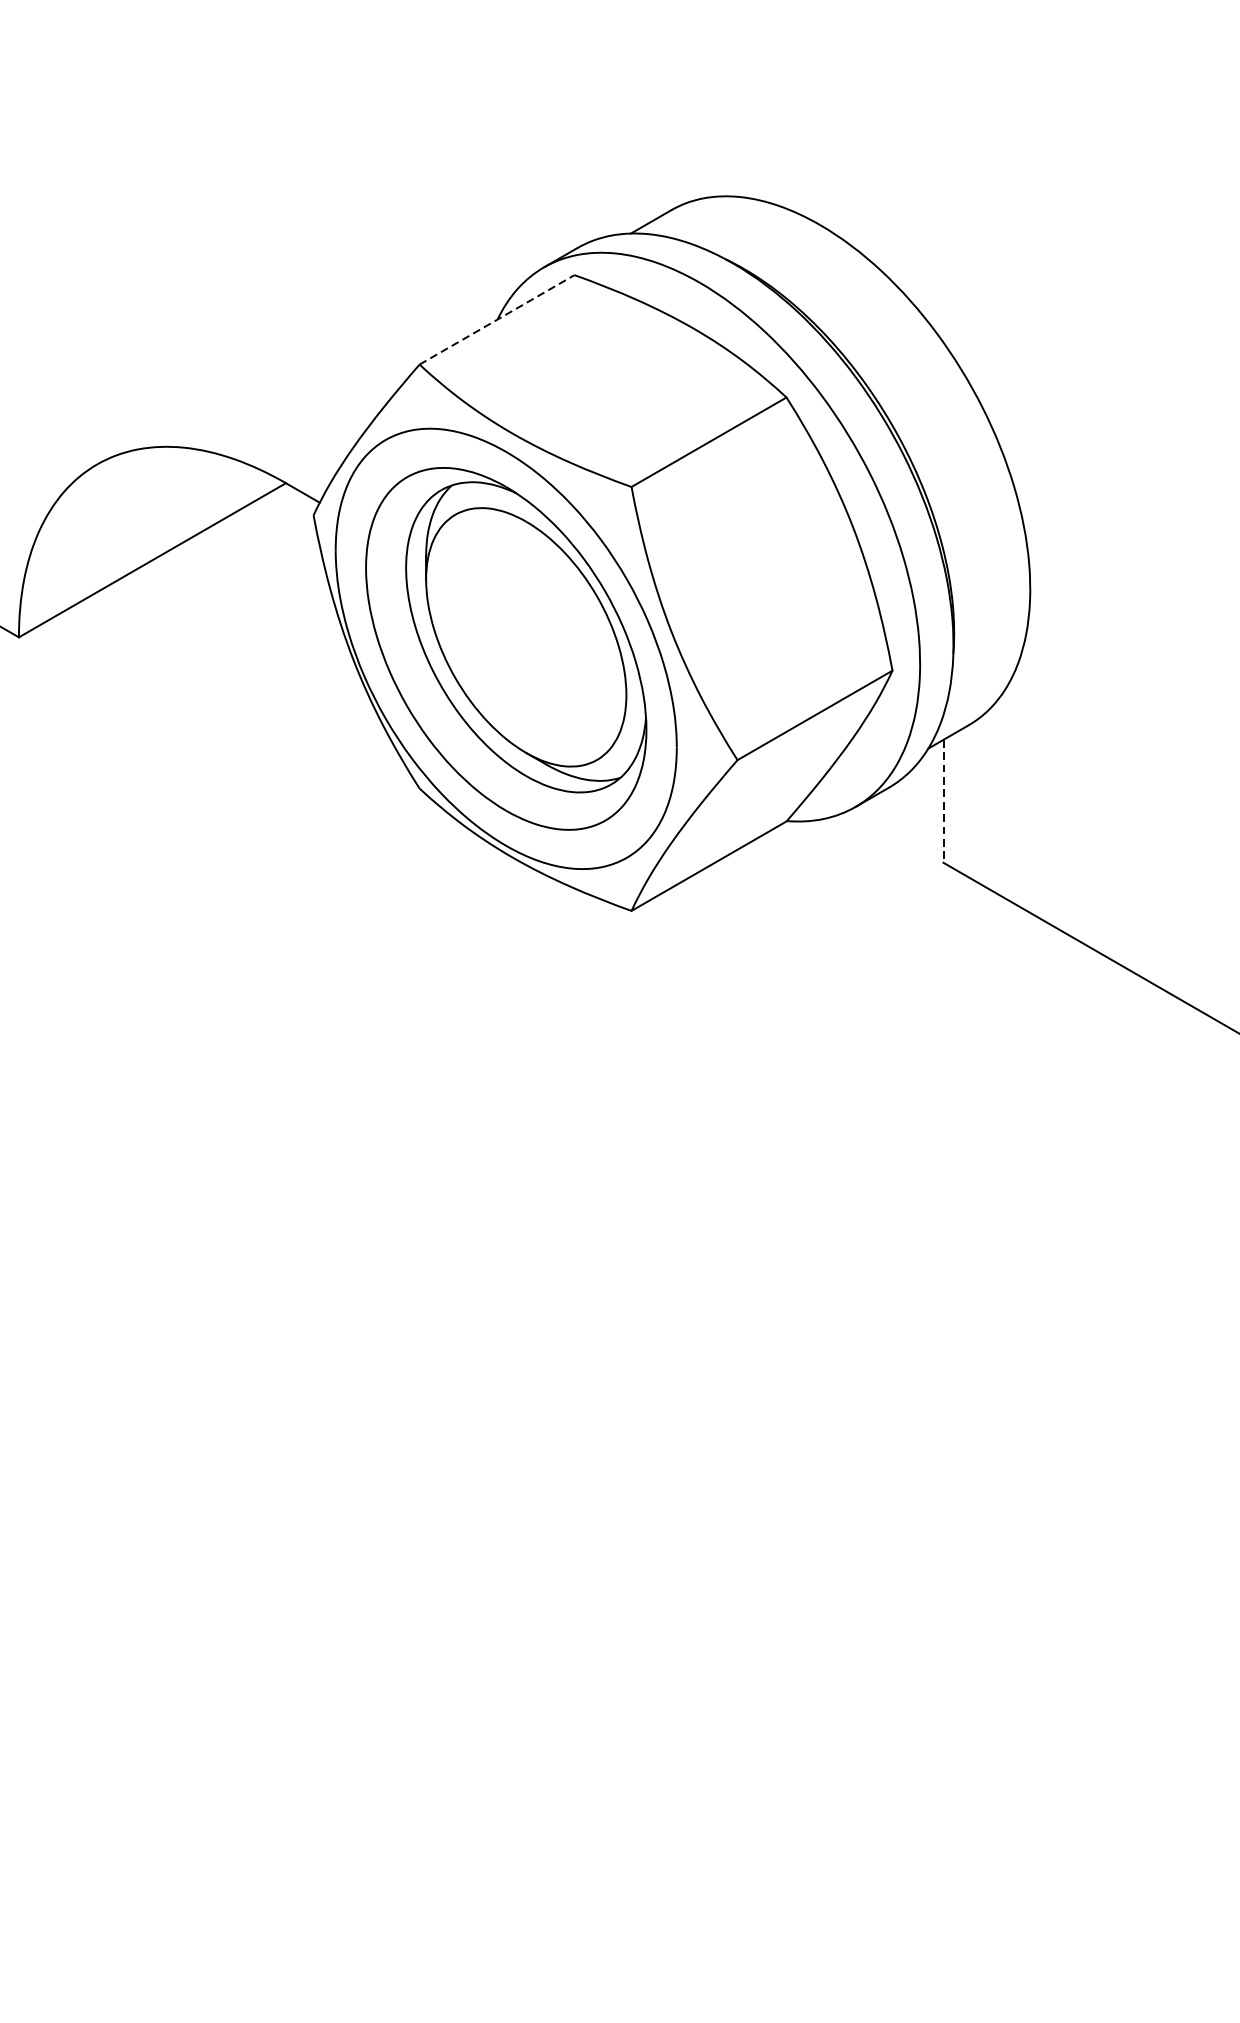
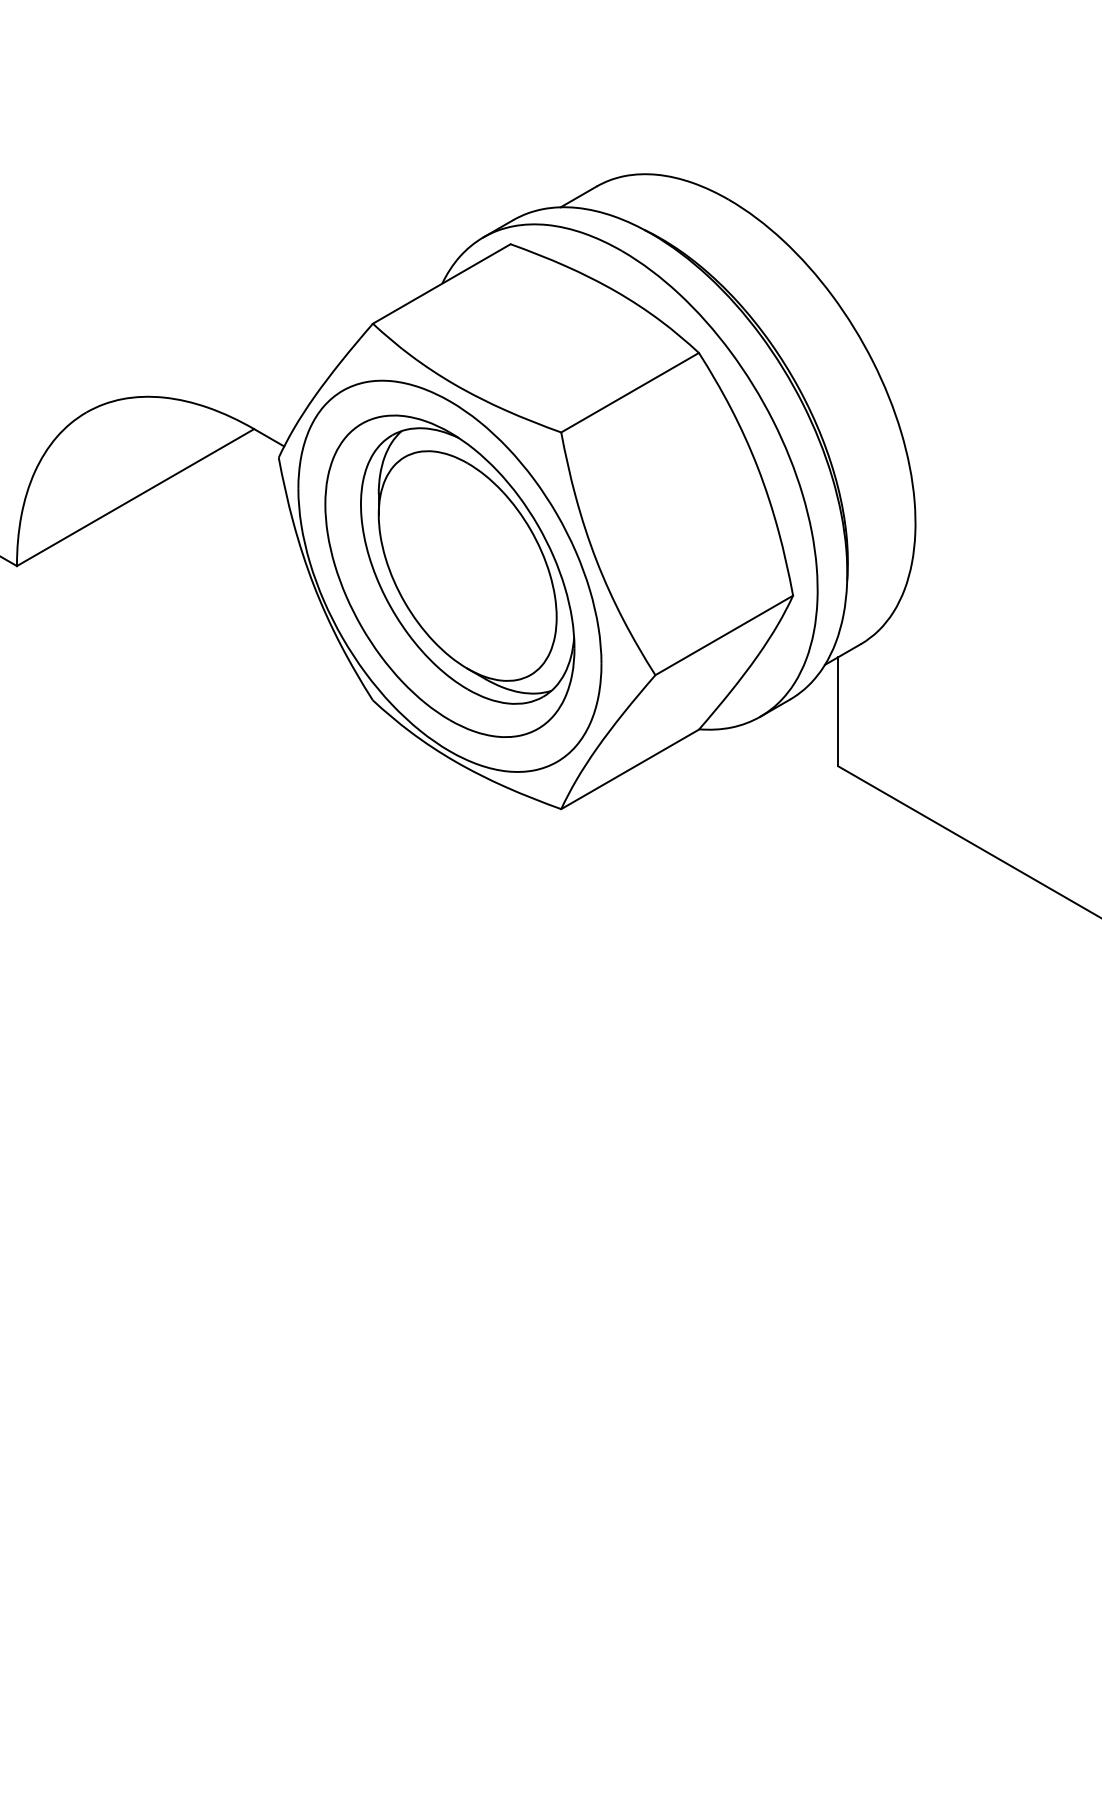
line: (497, 319) -> (442, 283), dashed -> solid
line: (943, 801) -> (838, 711), dashed -> solid

